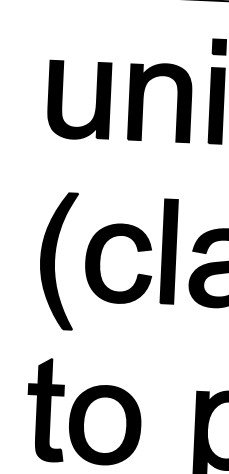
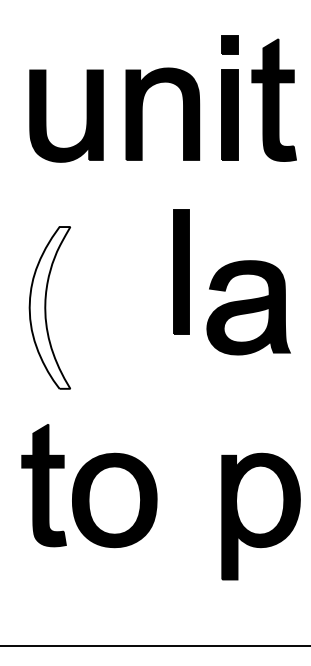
part: (169, 251) -> (181, 271), moved
fill: (57, 260) -> (49, 307), removed
part: (100, 260) -> (100, 304), removed

